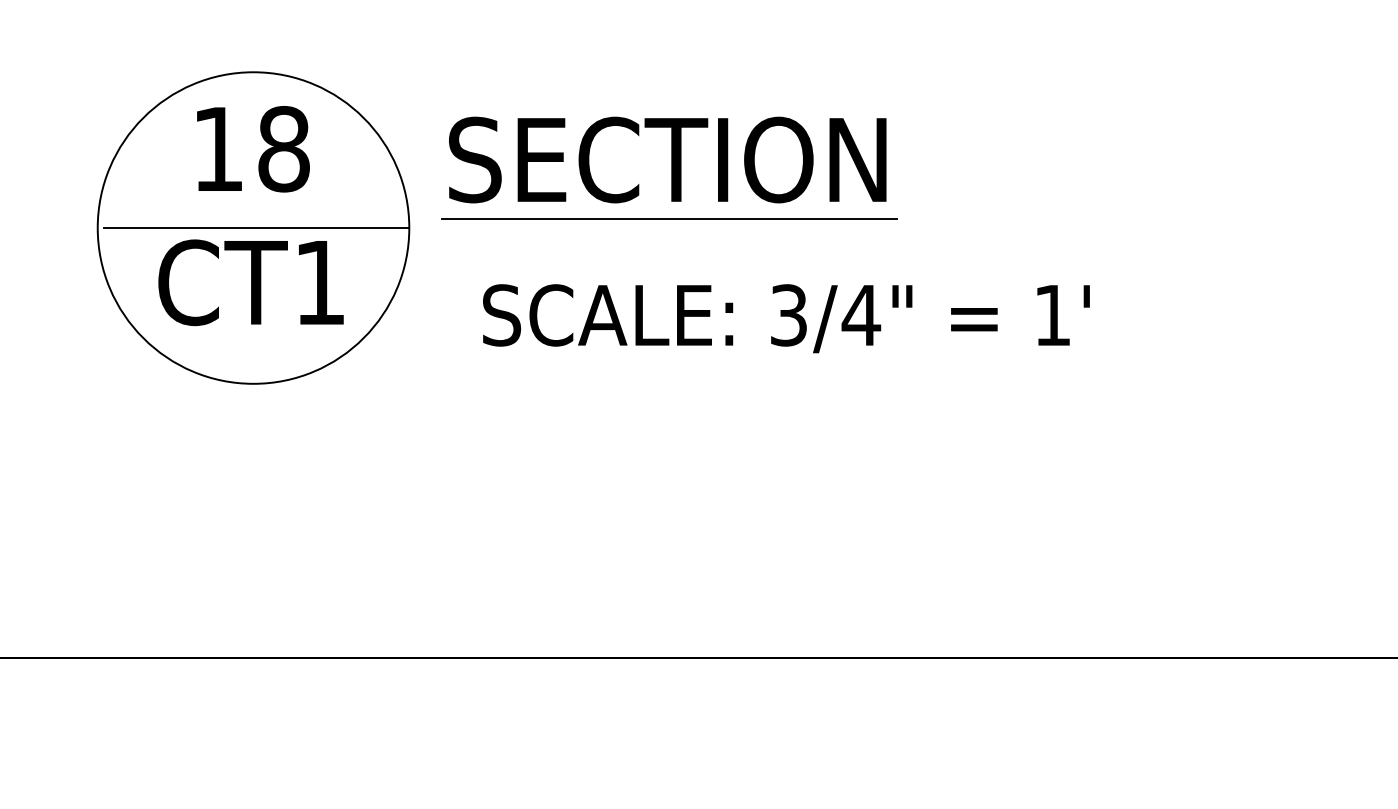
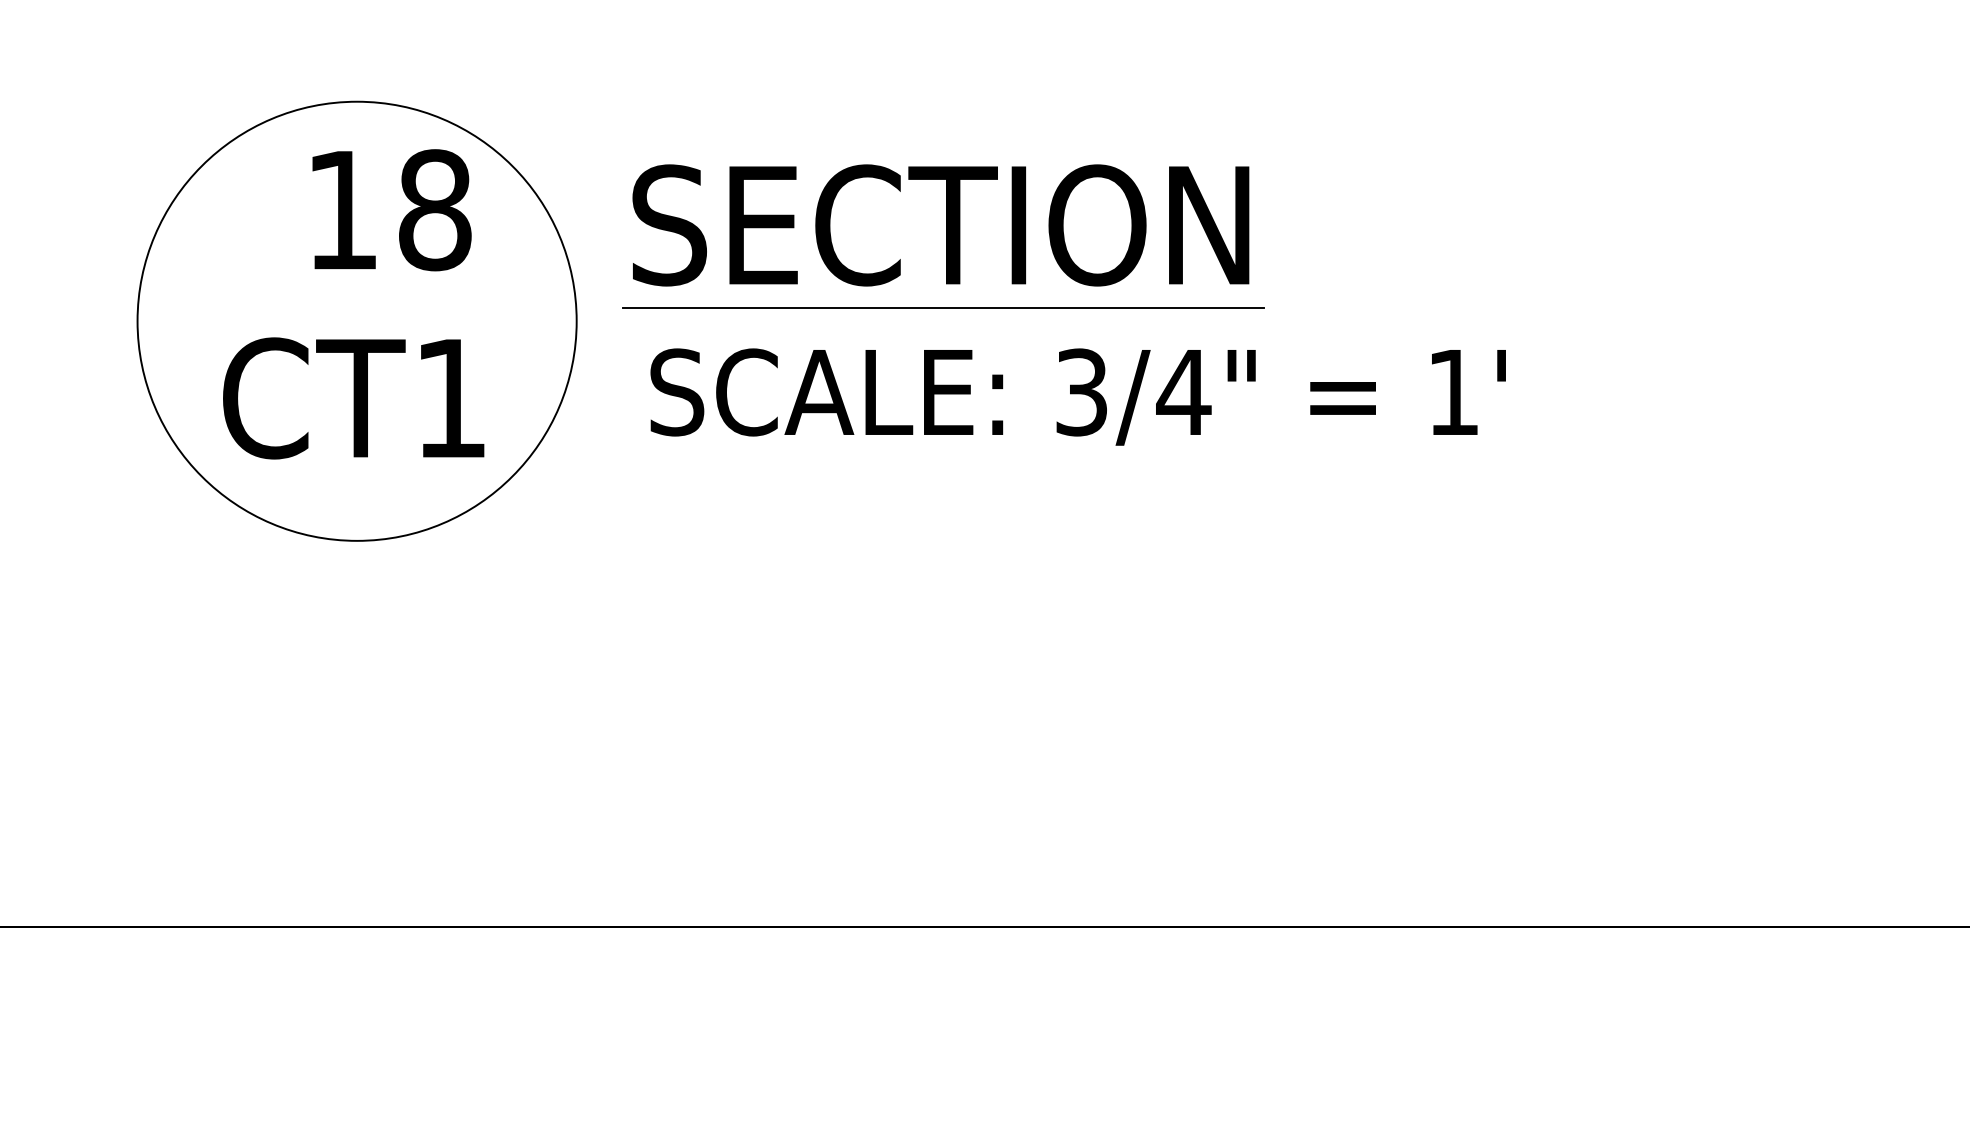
text: (253, 149) -> (391, 210), moved
line: (256, 228) -> (361, 321), removed
text: (785, 318) -> (1077, 396), moved

